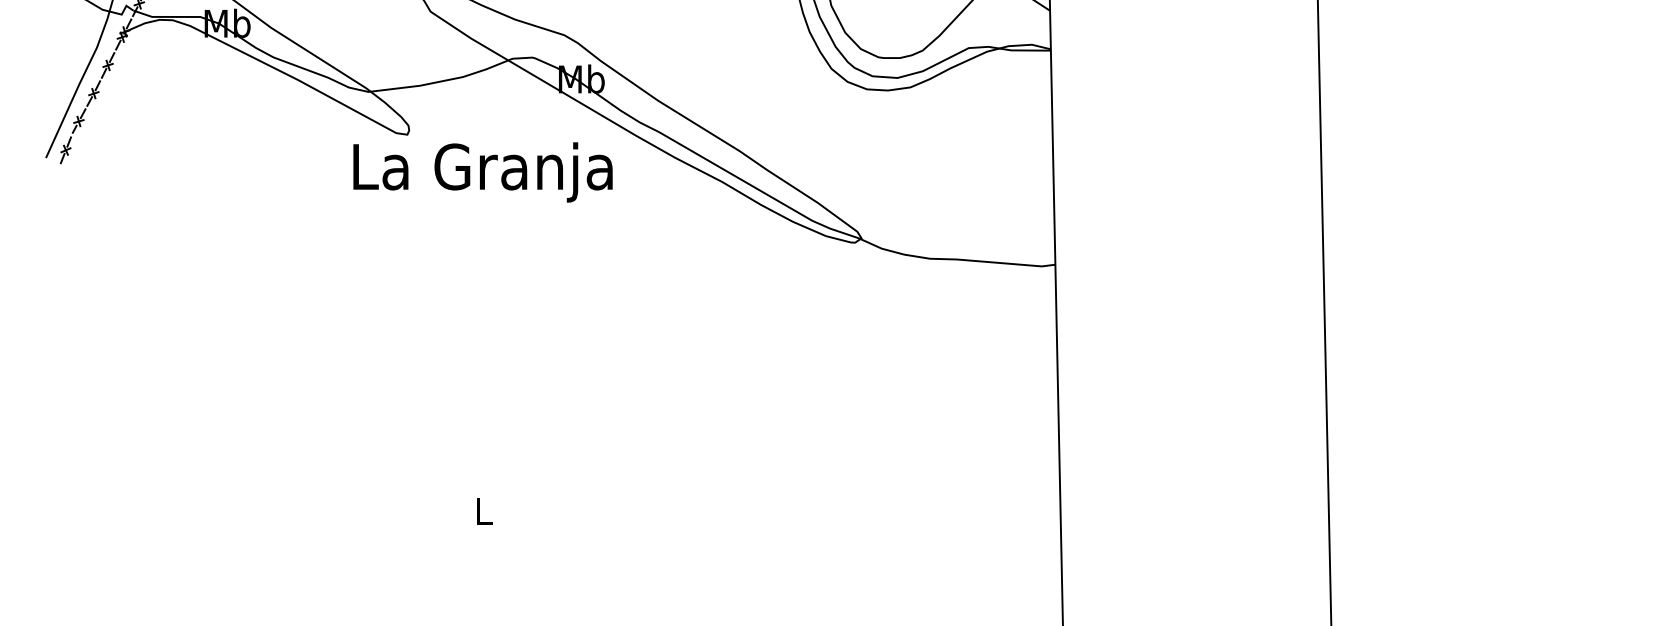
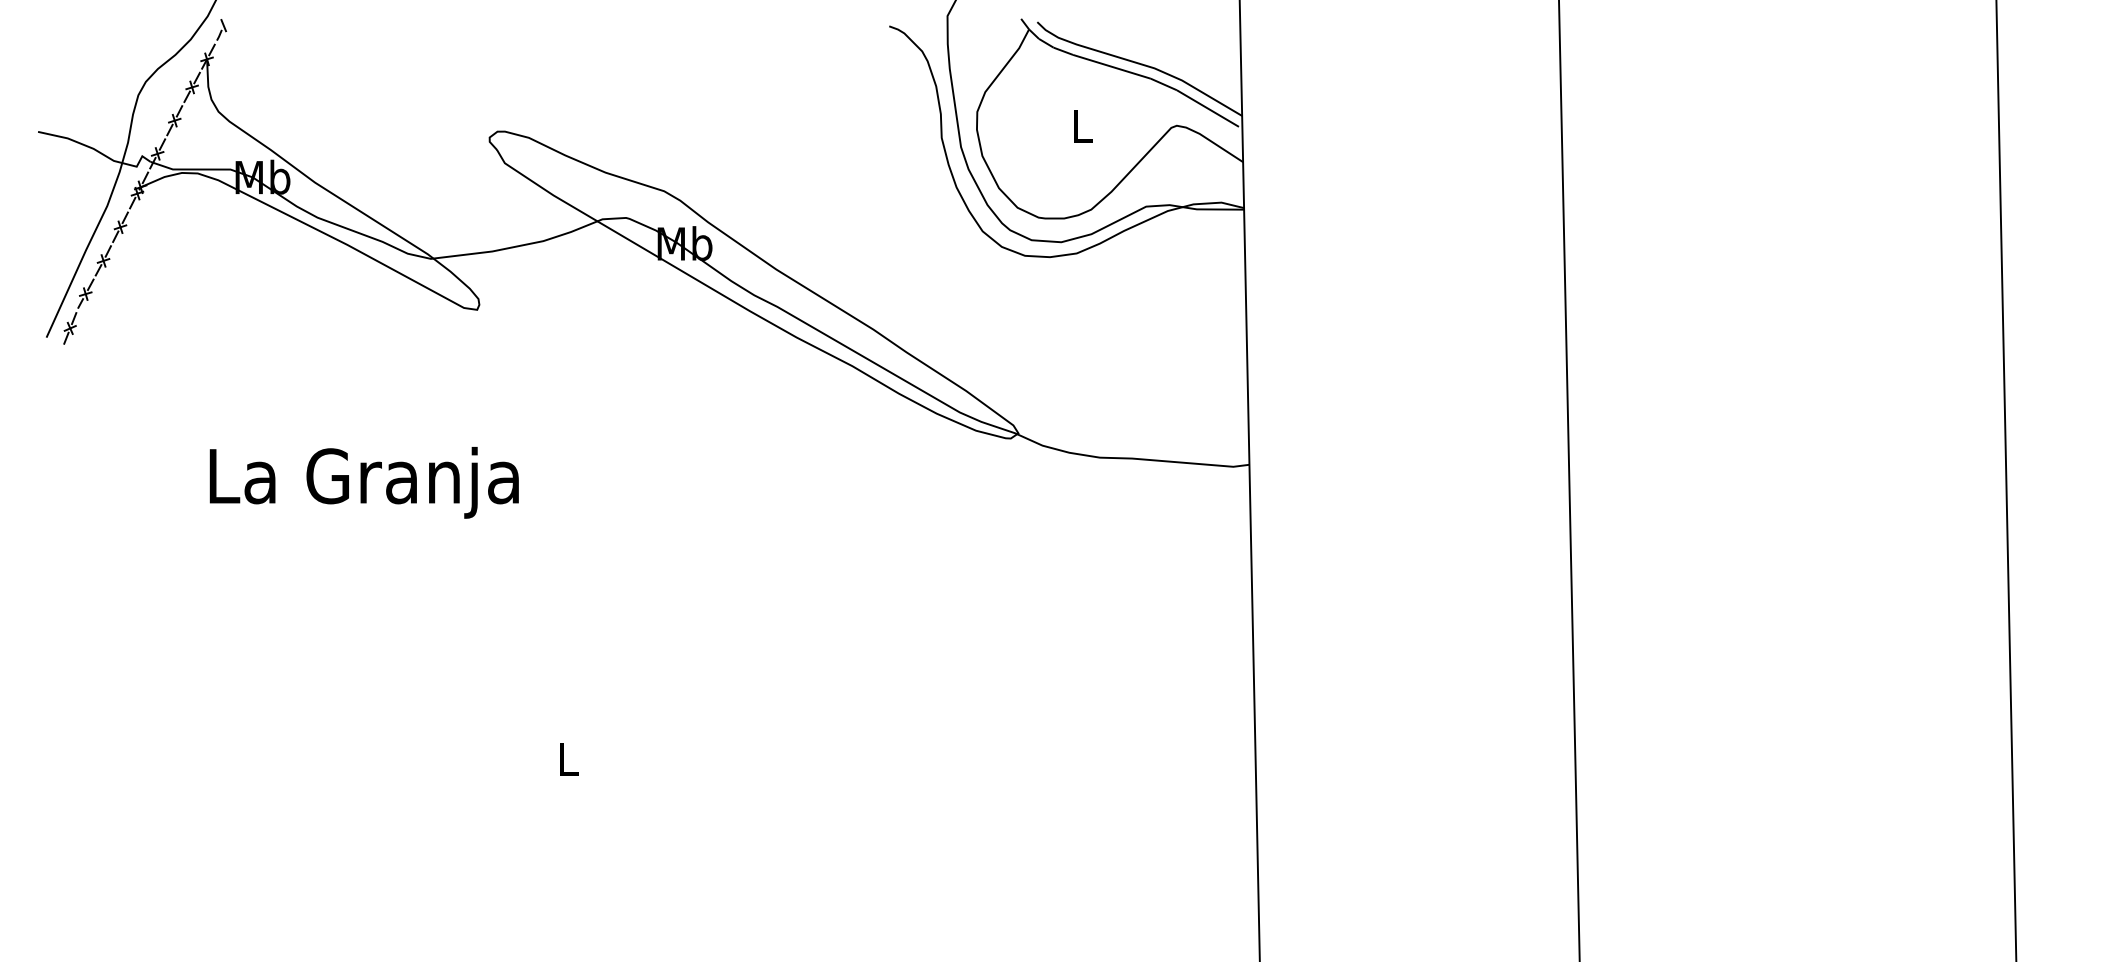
text: (482, 172) -> (363, 482), moved

